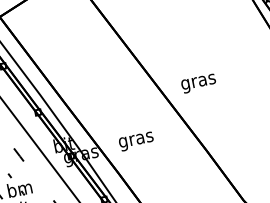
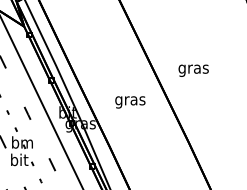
text: (198, 83) -> (193, 70), moved
text: (136, 141) -> (130, 102), moved

